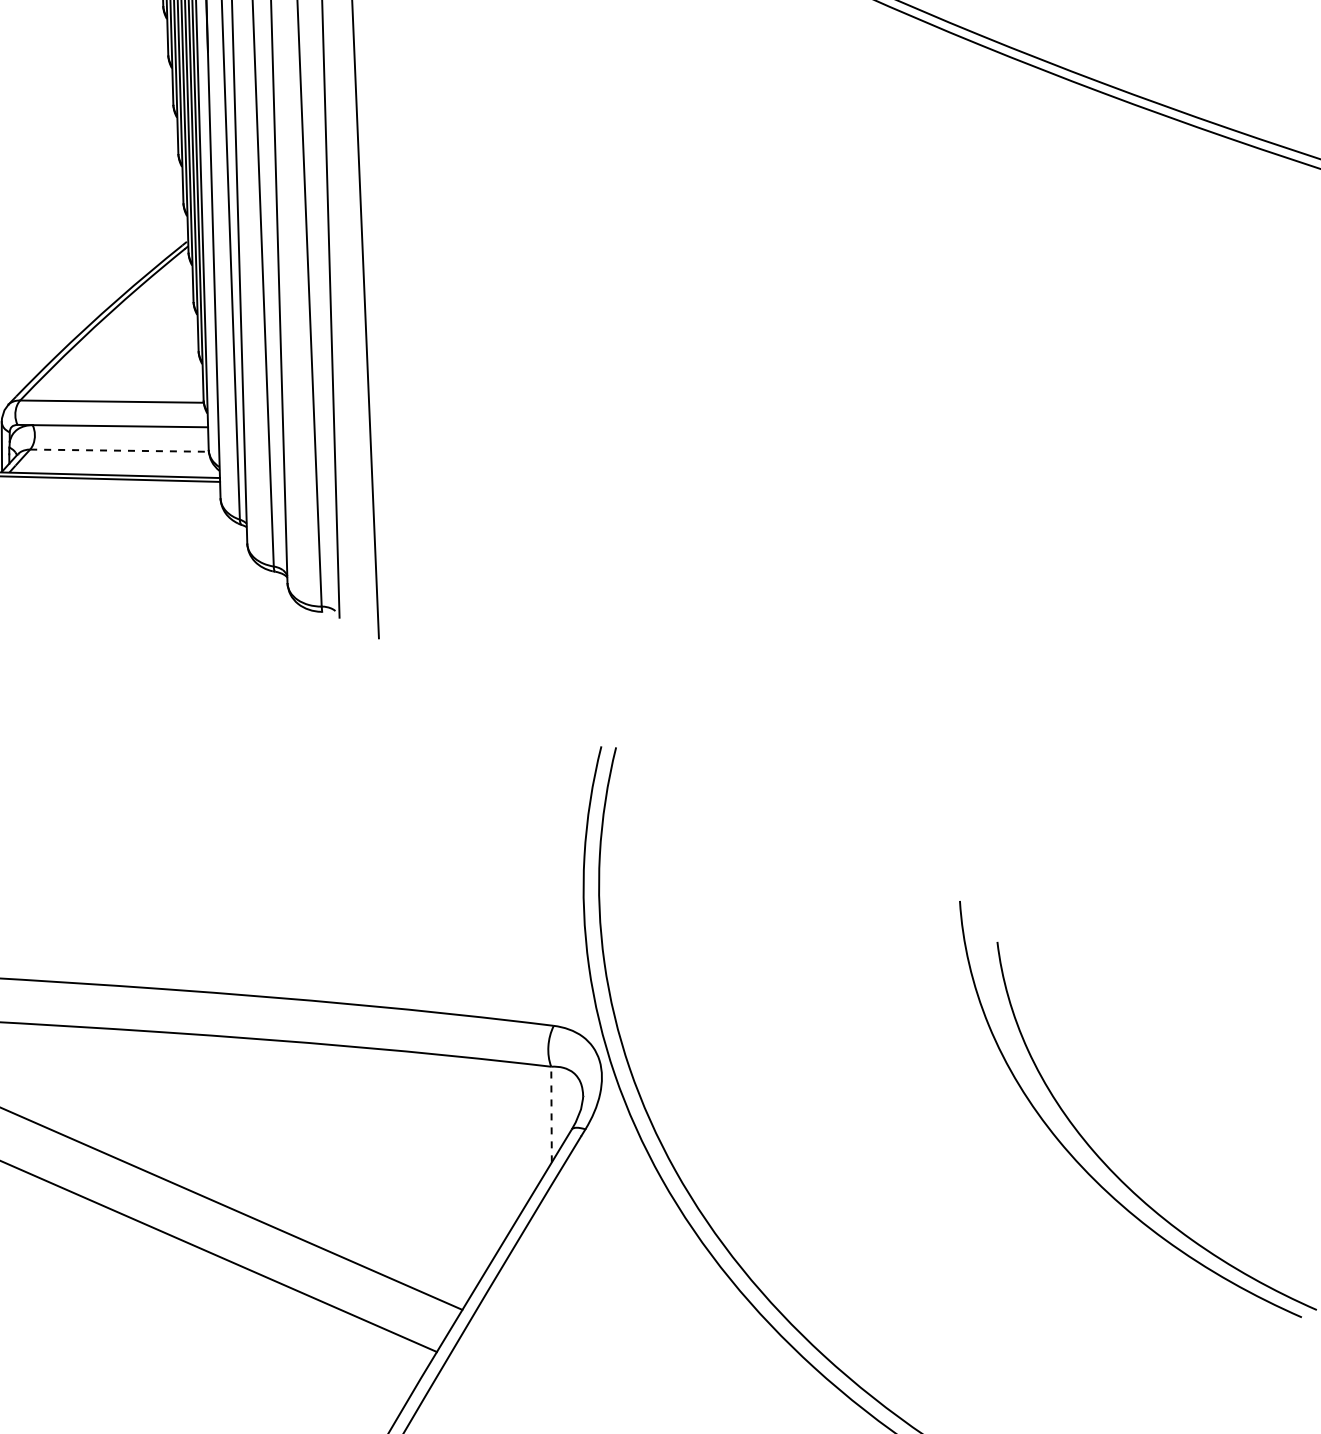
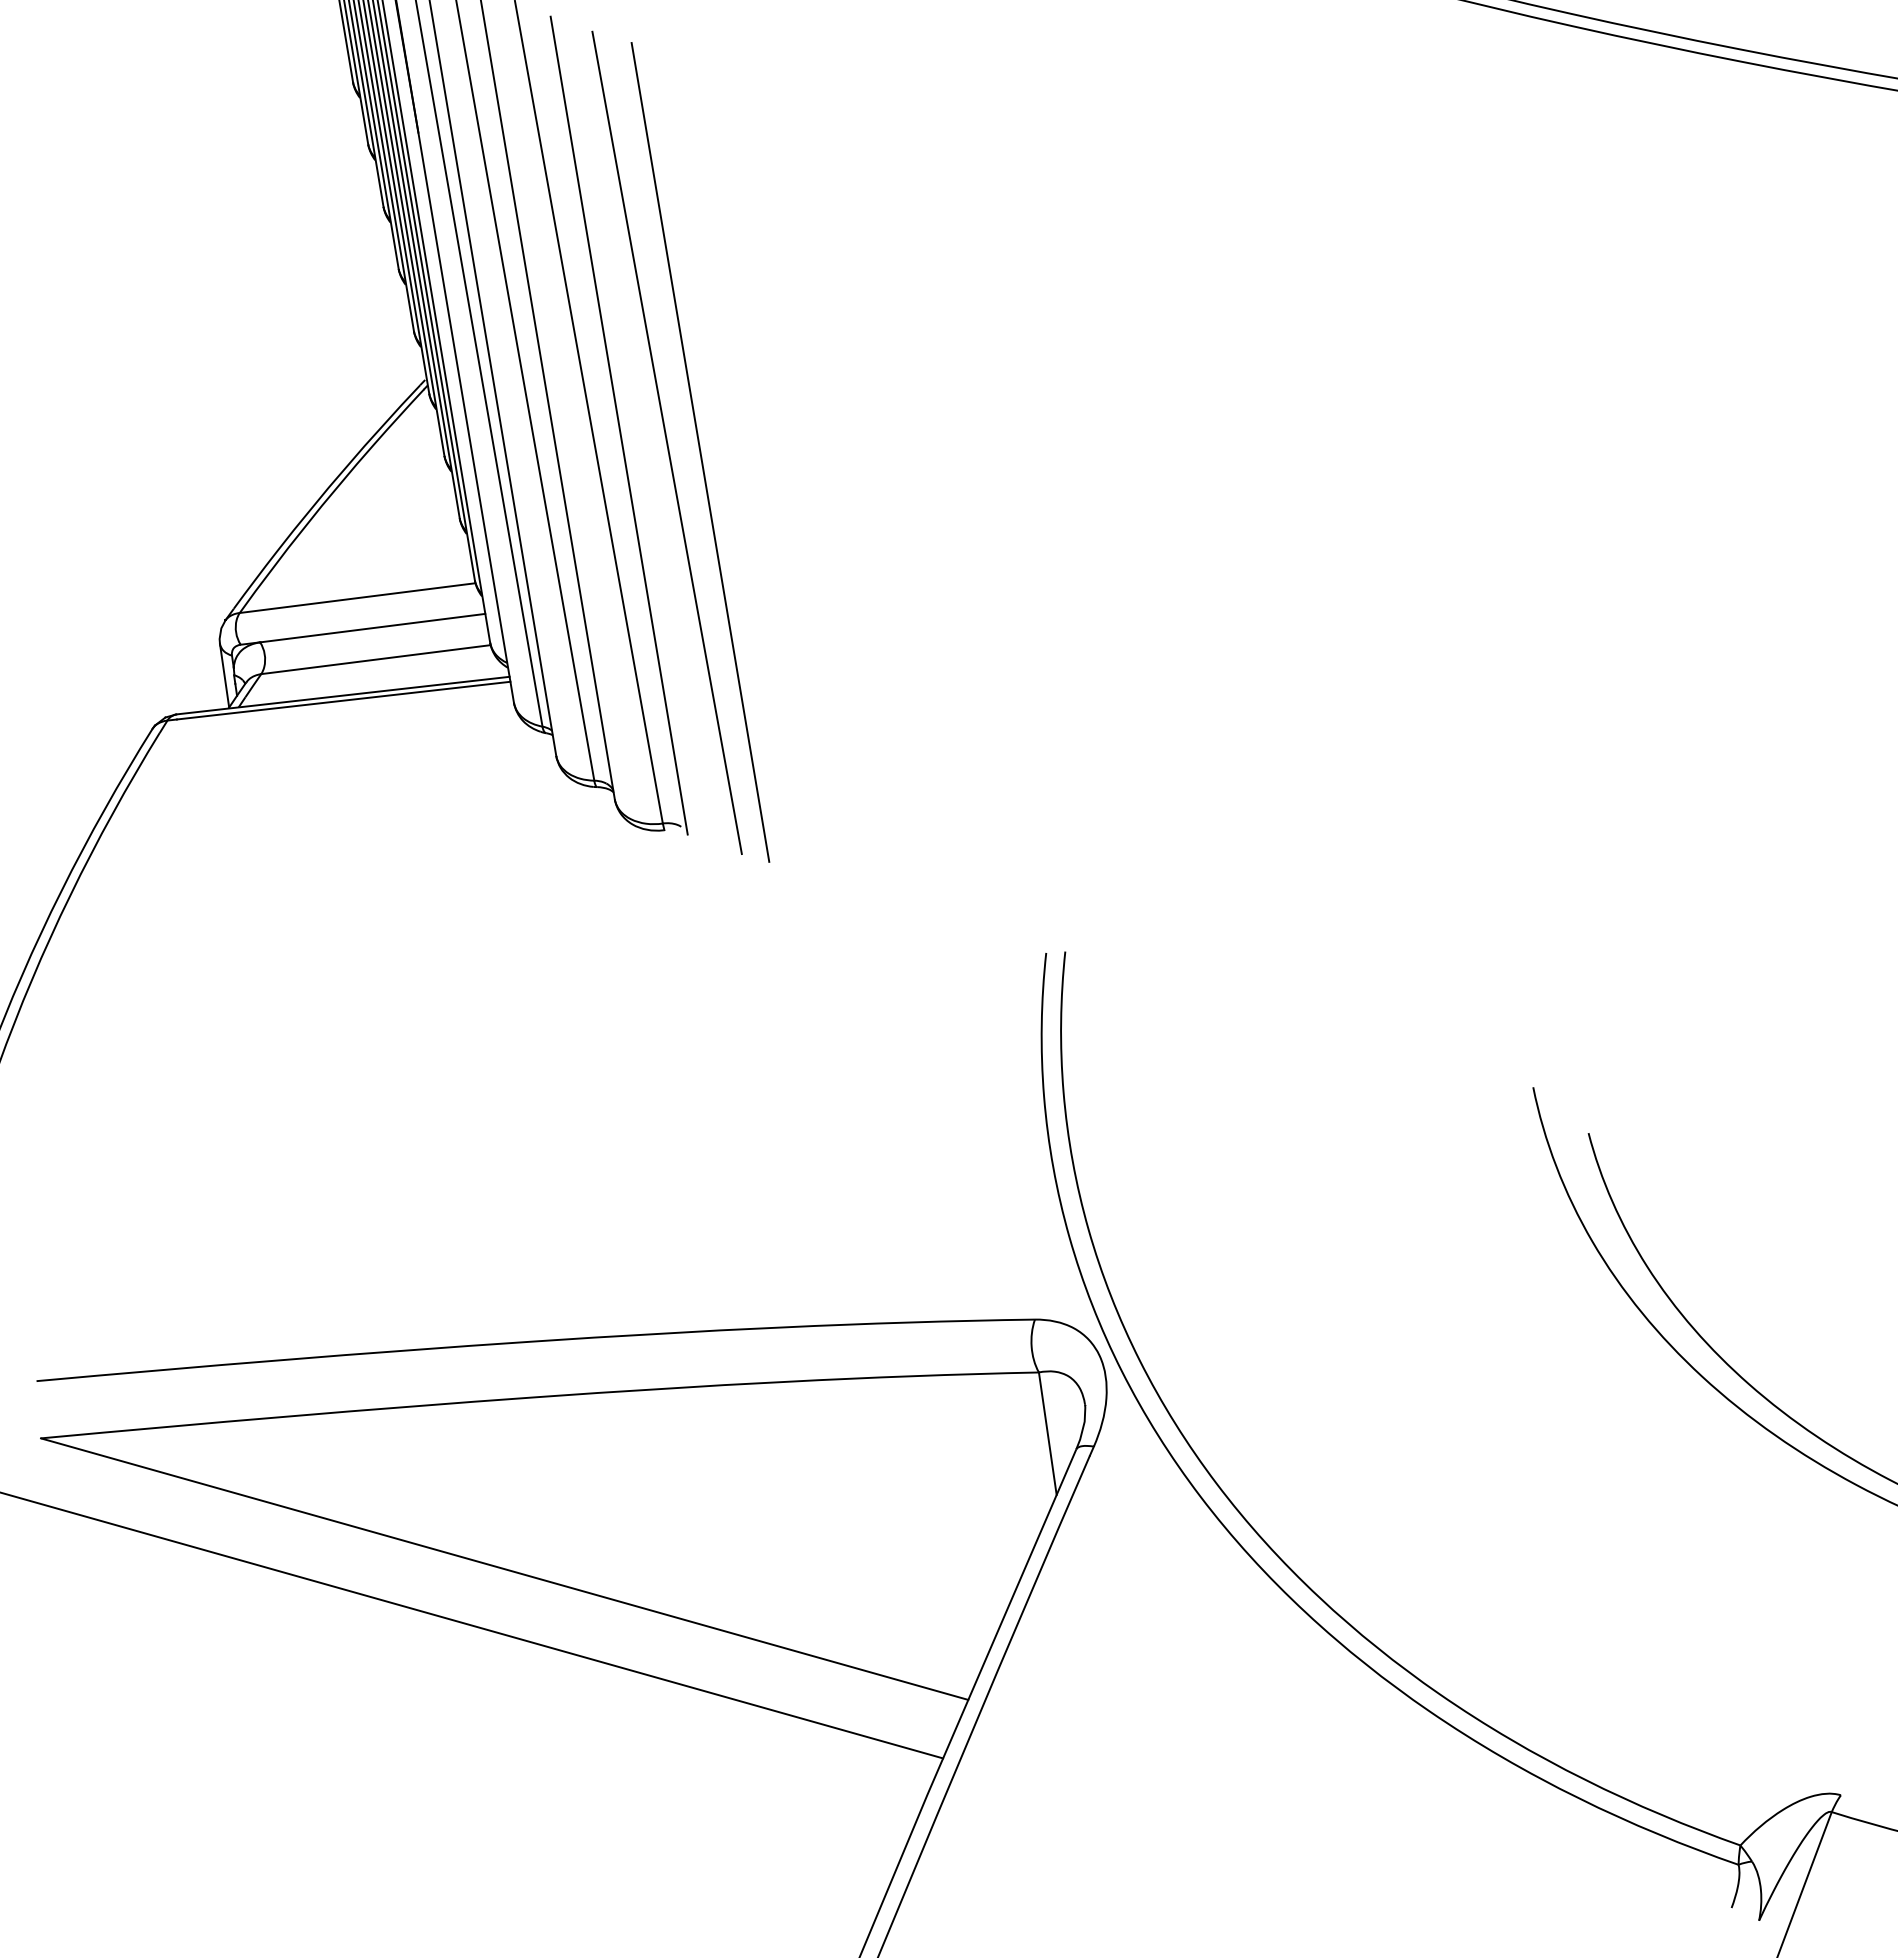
line: (389, 326) -> (700, 452), added
line: (119, 450) -> (376, 659), dashed -> solid
line: (551, 1114) -> (1047, 1433), dashed -> solid

